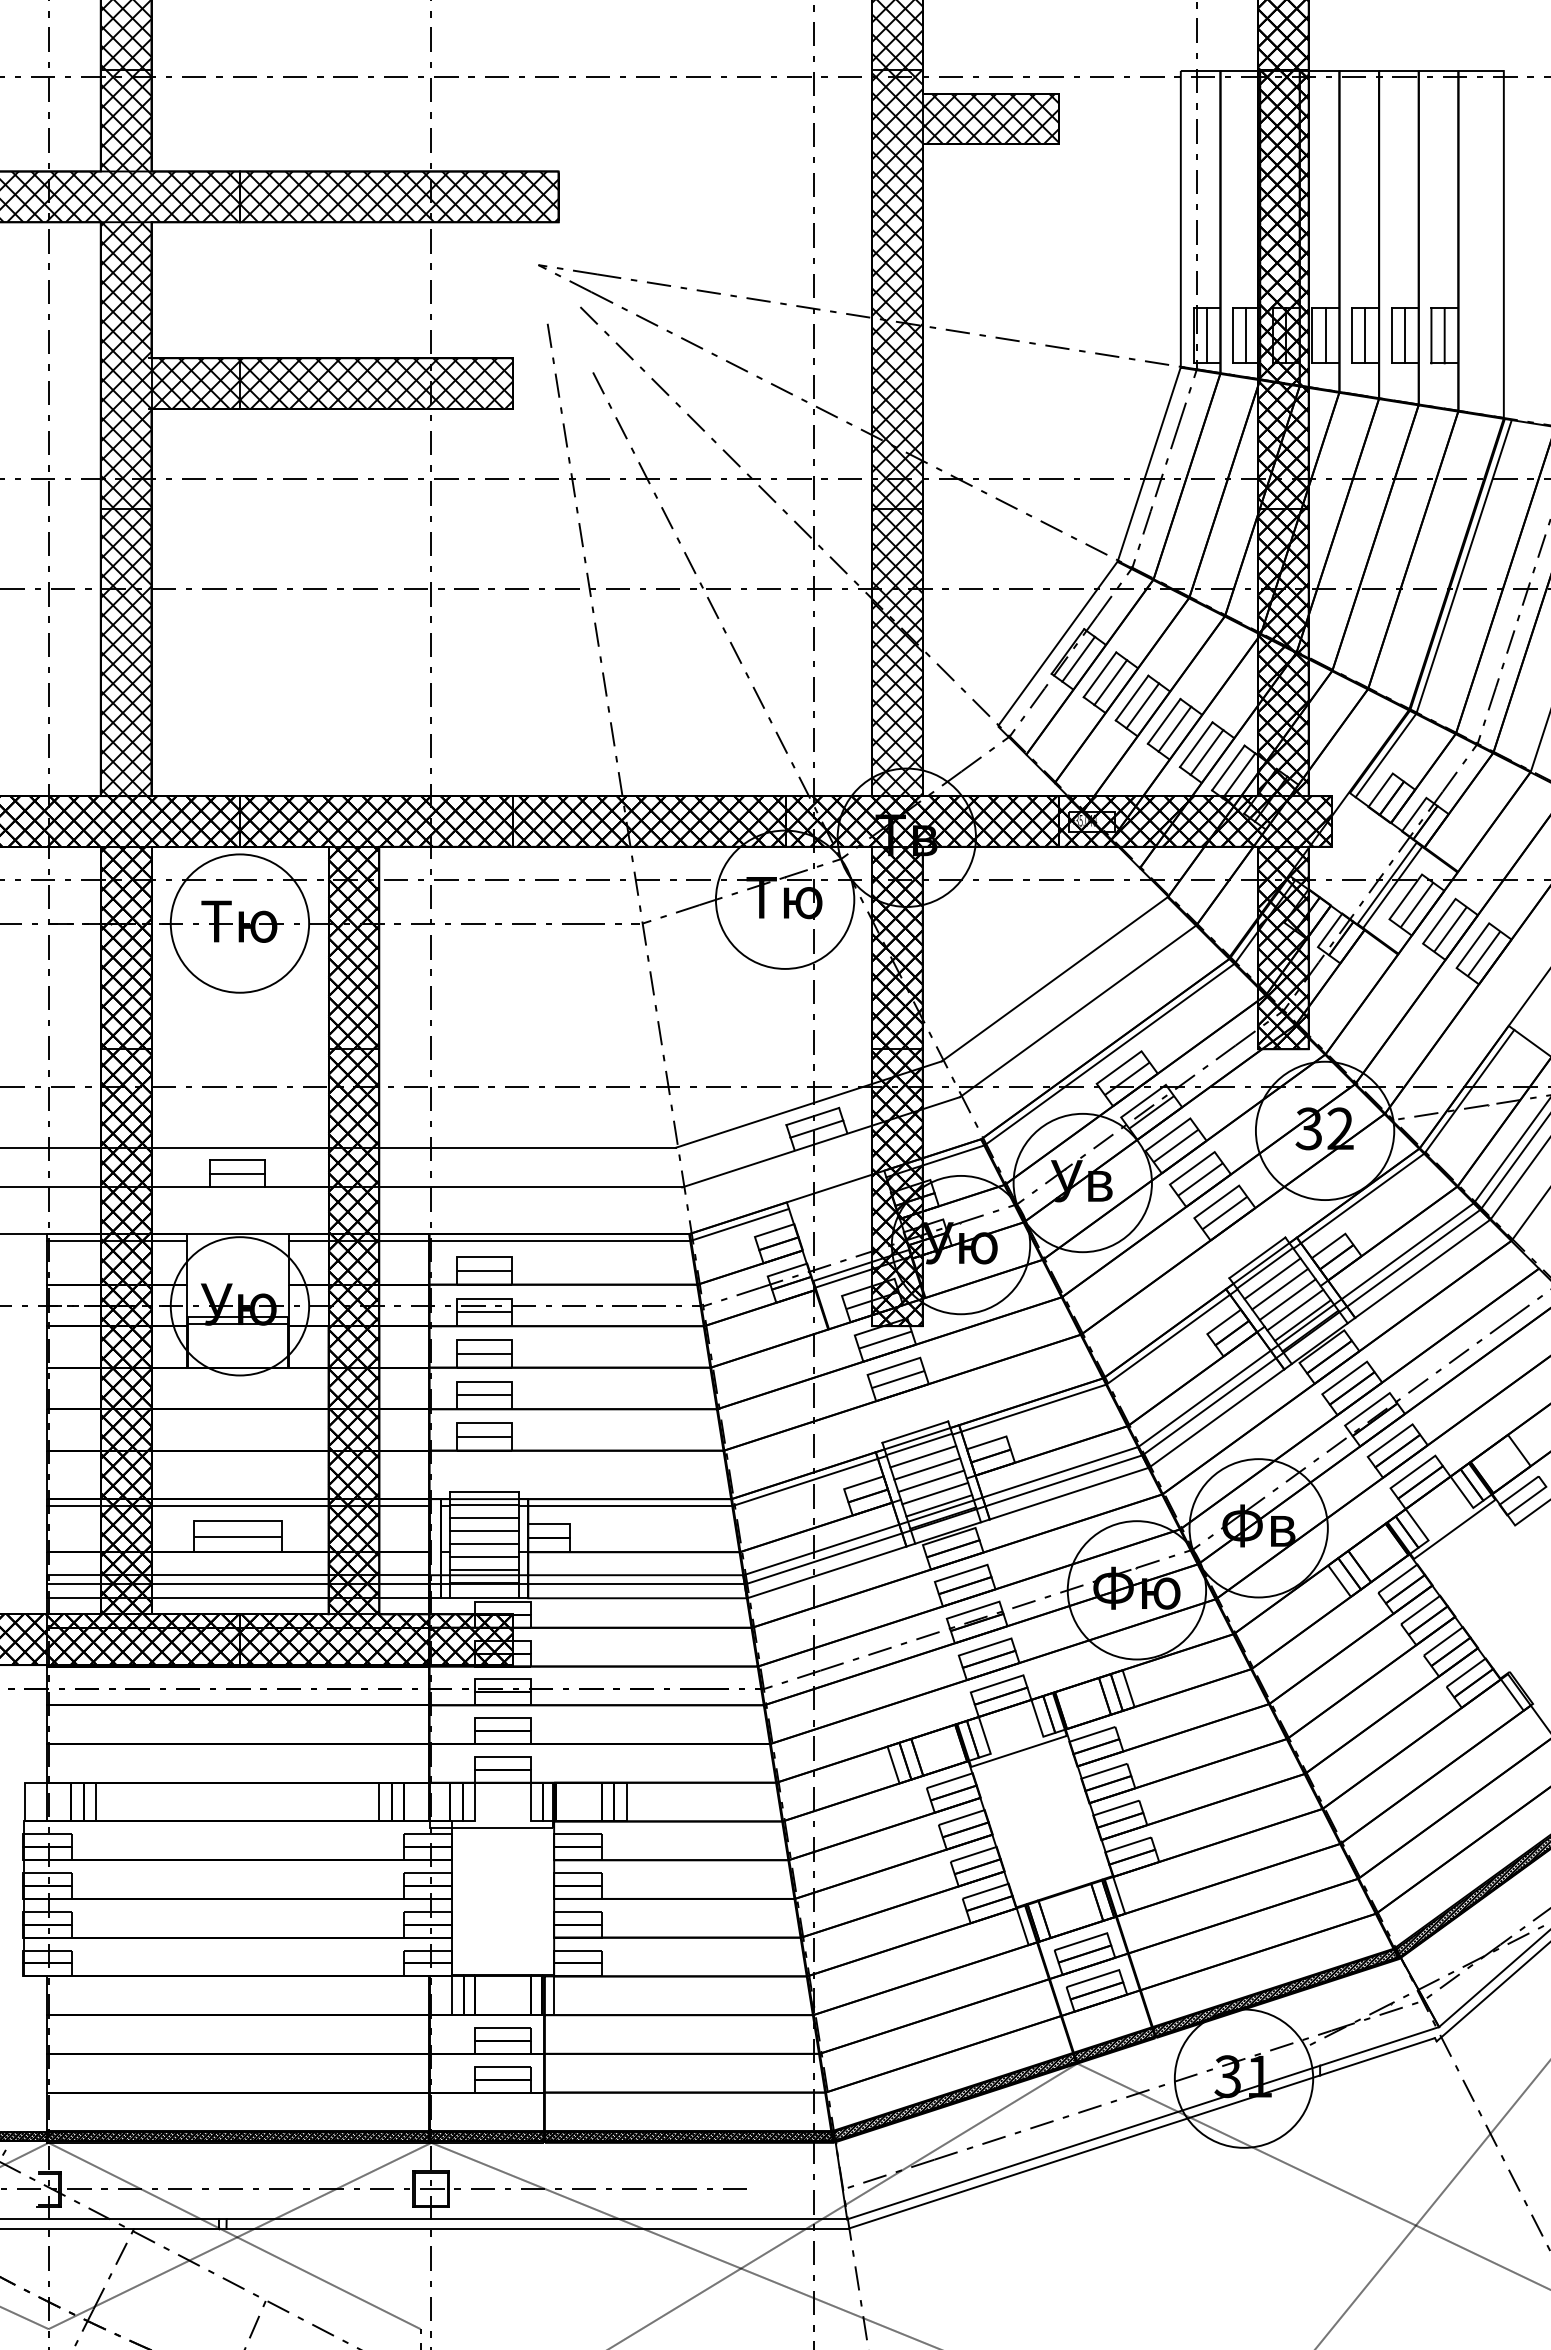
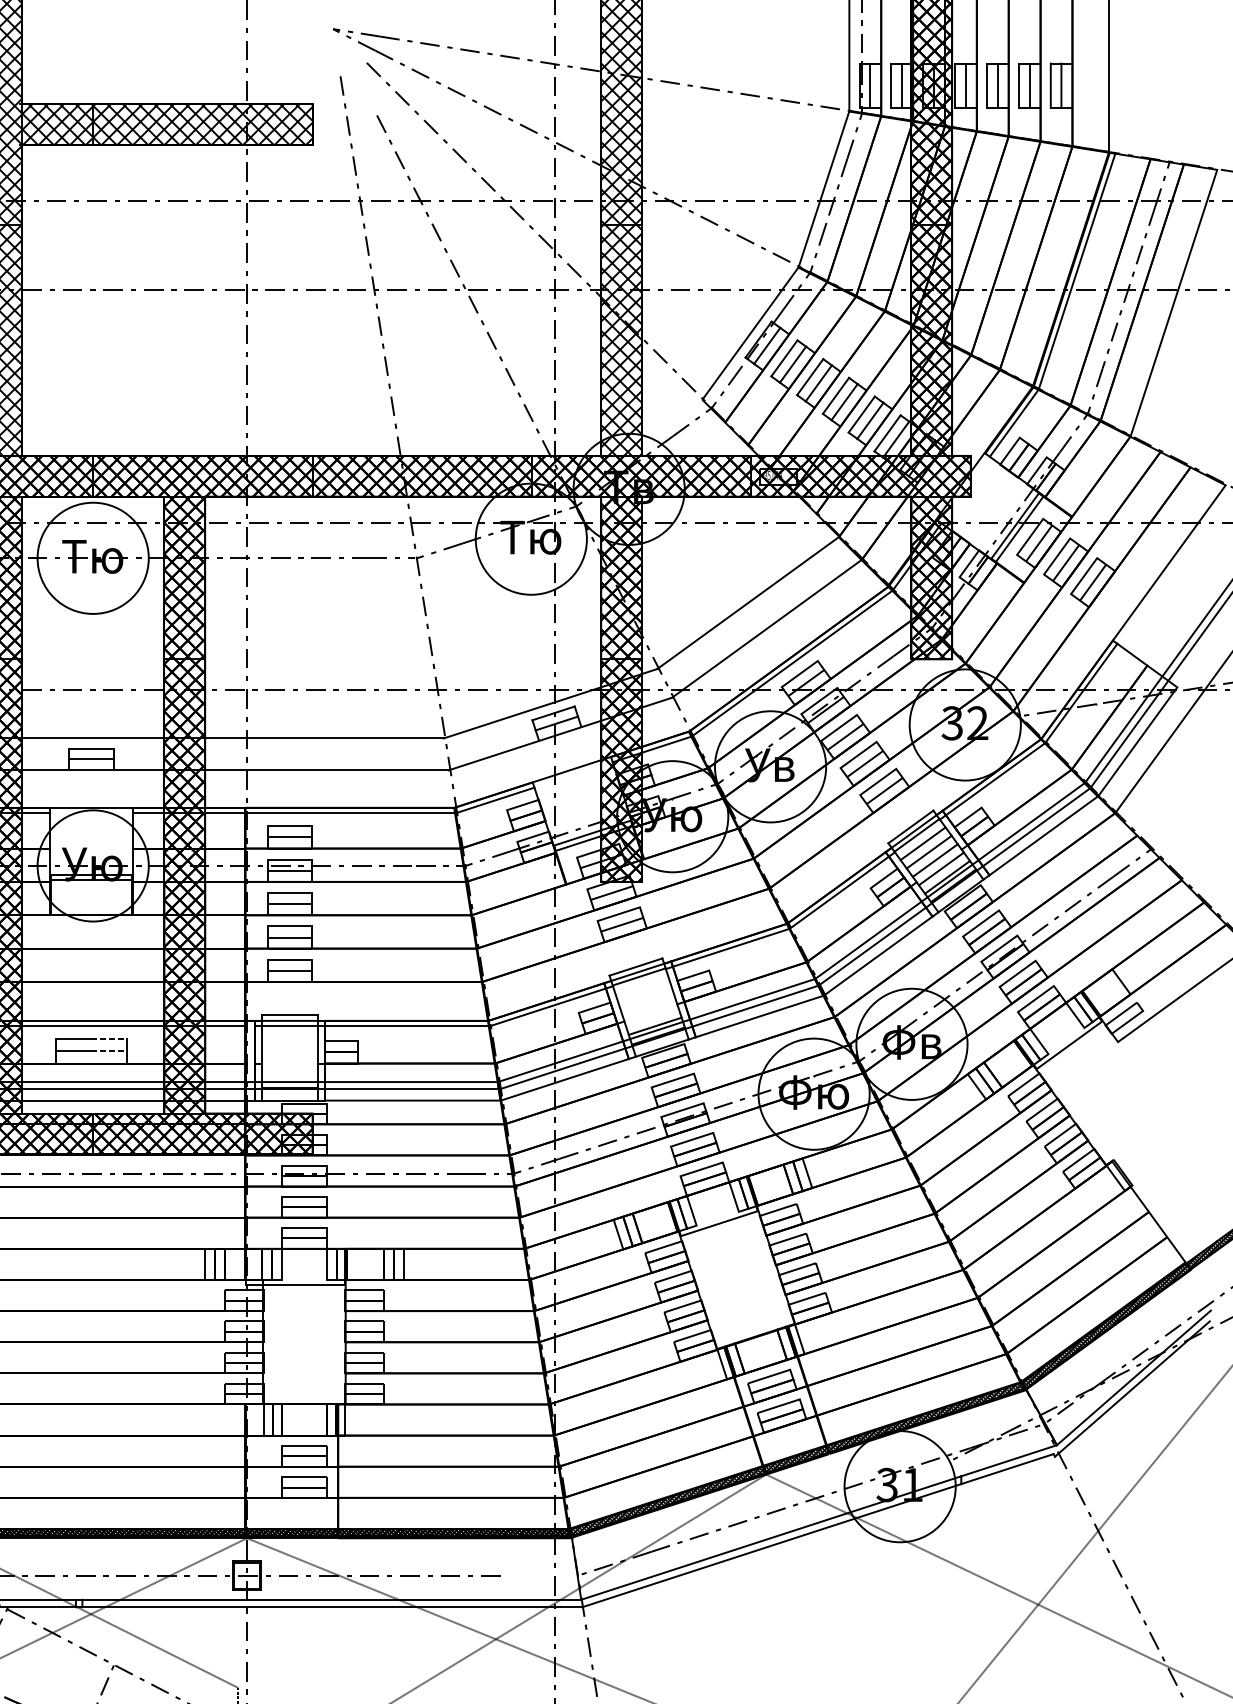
line: (923, 1456) -> (642, 986), removed
line: (927, 1468) -> (645, 996), removed
line: (931, 1480) -> (648, 1005), removed
line: (935, 1493) -> (652, 1016), removed
line: (484, 1518) -> (289, 1036), removed
line: (259, 1521) -> (108, 1038), solid -> dashed
line: (484, 1530) -> (289, 1046), removed
line: (259, 1536) -> (108, 1050), solid -> dashed
line: (484, 1543) -> (289, 1056), removed
line: (484, 1556) -> (289, 1067), removed
line: (484, 1569) -> (289, 1077), removed

